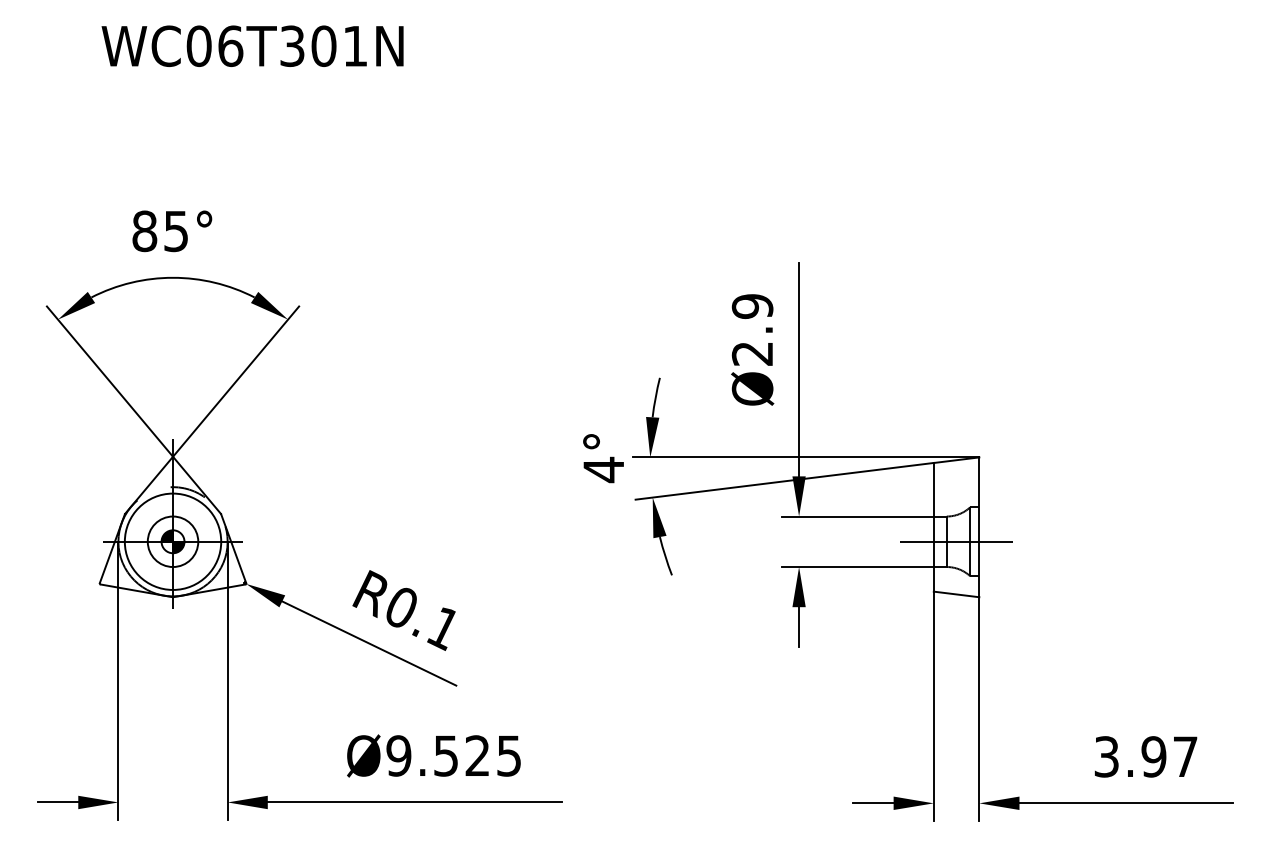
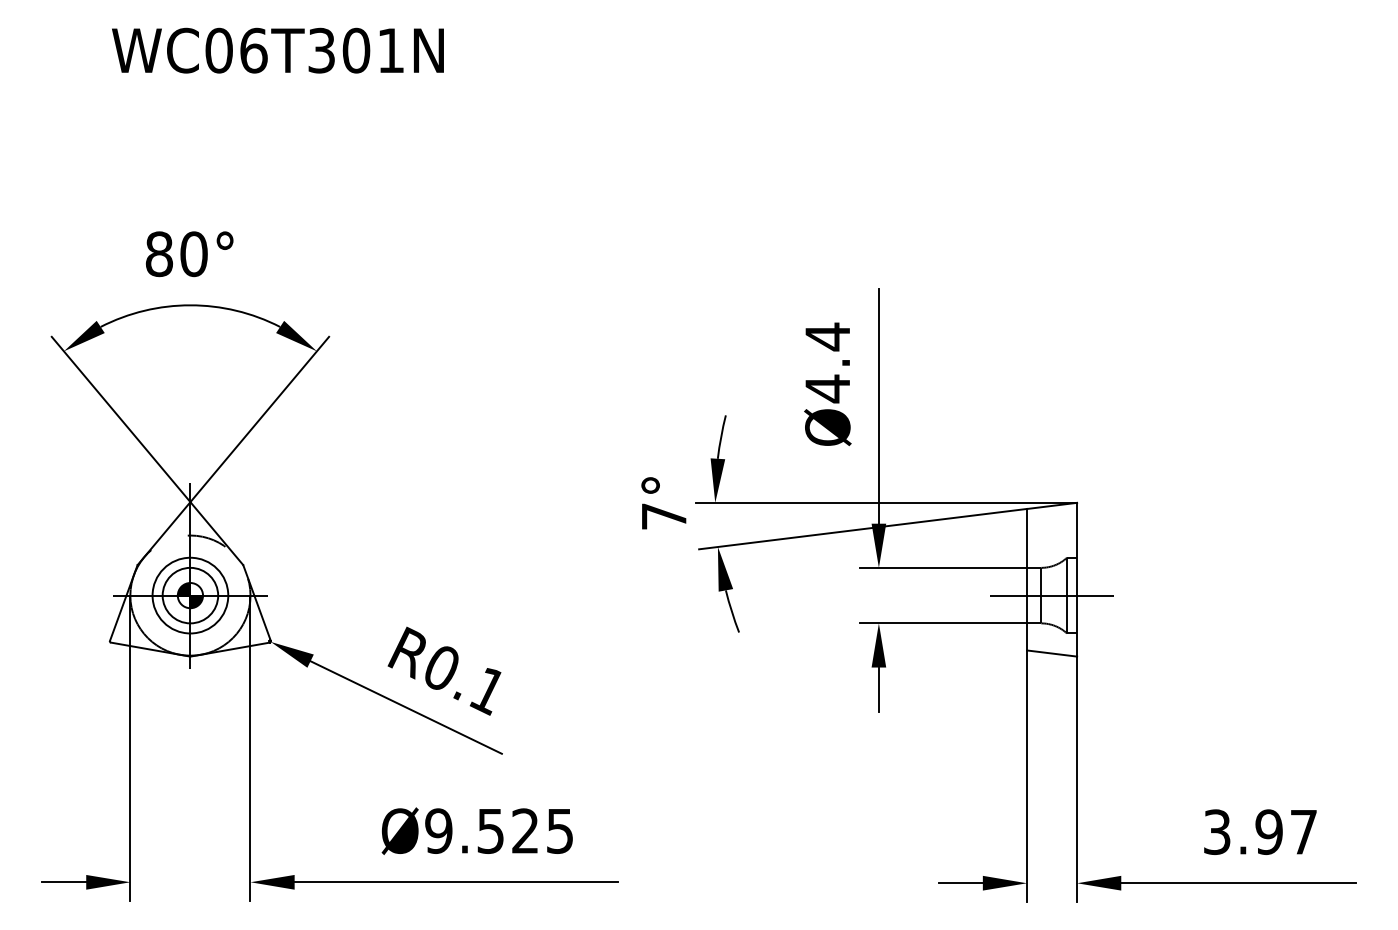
text: (176, 231) -> (194, 254), 85° -> 80°
text: (752, 329) -> (827, 362), Ø2.9 -> Ø4.4
text: (603, 469) -> (663, 516), 4° -> 7°
circle: (172, 541) -> (189, 595), size x0.71

